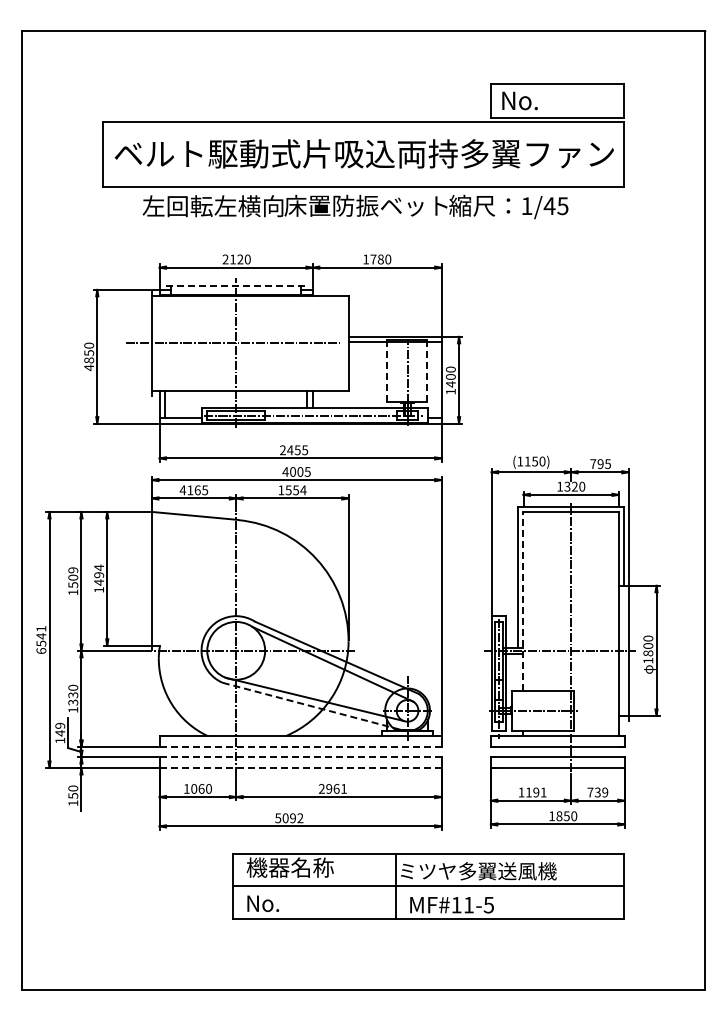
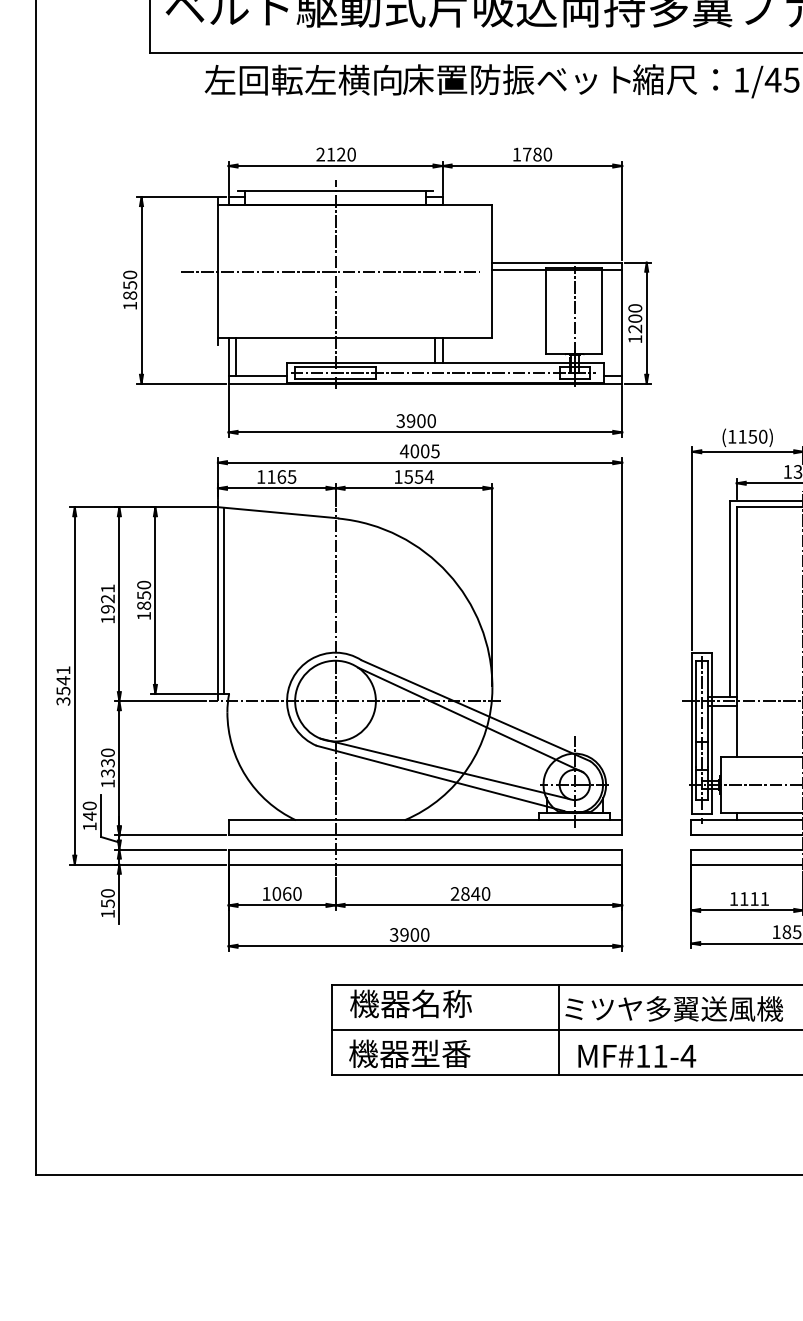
line: (236, 285) -> (335, 190), dashed -> solid
text: (88, 367) -> (129, 305), 4850 -> 1850
line: (386, 371) -> (545, 311), dashed -> solid
line: (427, 371) -> (602, 311), dashed -> solid
text: (450, 384) -> (634, 329), 1400 -> 1200
text: (294, 450) -> (416, 421), 2455 -> 3900
text: (182, 490) -> (260, 477), 4165 -> 1165
text: (99, 574) -> (144, 594), 1494 -> 1850
text: (73, 577) -> (108, 598), 1509 -> 1921
line: (156, 578) -> (224, 600), added
line: (523, 600) -> (736, 630), dashed -> solid
text: (41, 650) -> (63, 700), 6541 -> 3541
line: (311, 706) -> (440, 778), dashed -> solid
text: (60, 725) -> (90, 805), 149 -> 140
line: (300, 747) -> (425, 836), dashed -> solid
line: (300, 757) -> (425, 850), dashed -> solid
line: (300, 767) -> (425, 864), dashed -> solid
text: (336, 788) -> (475, 893), 2961 -> 2840
text: (536, 792) -> (754, 898), 1191 -> 1111
text: (289, 818) -> (409, 935), 5092 -> 3900
text: (289, 903) -> (409, 1053), No. -> 機器型番
text: (488, 905) -> (687, 1056), MF#11-5 -> MF#11-4

